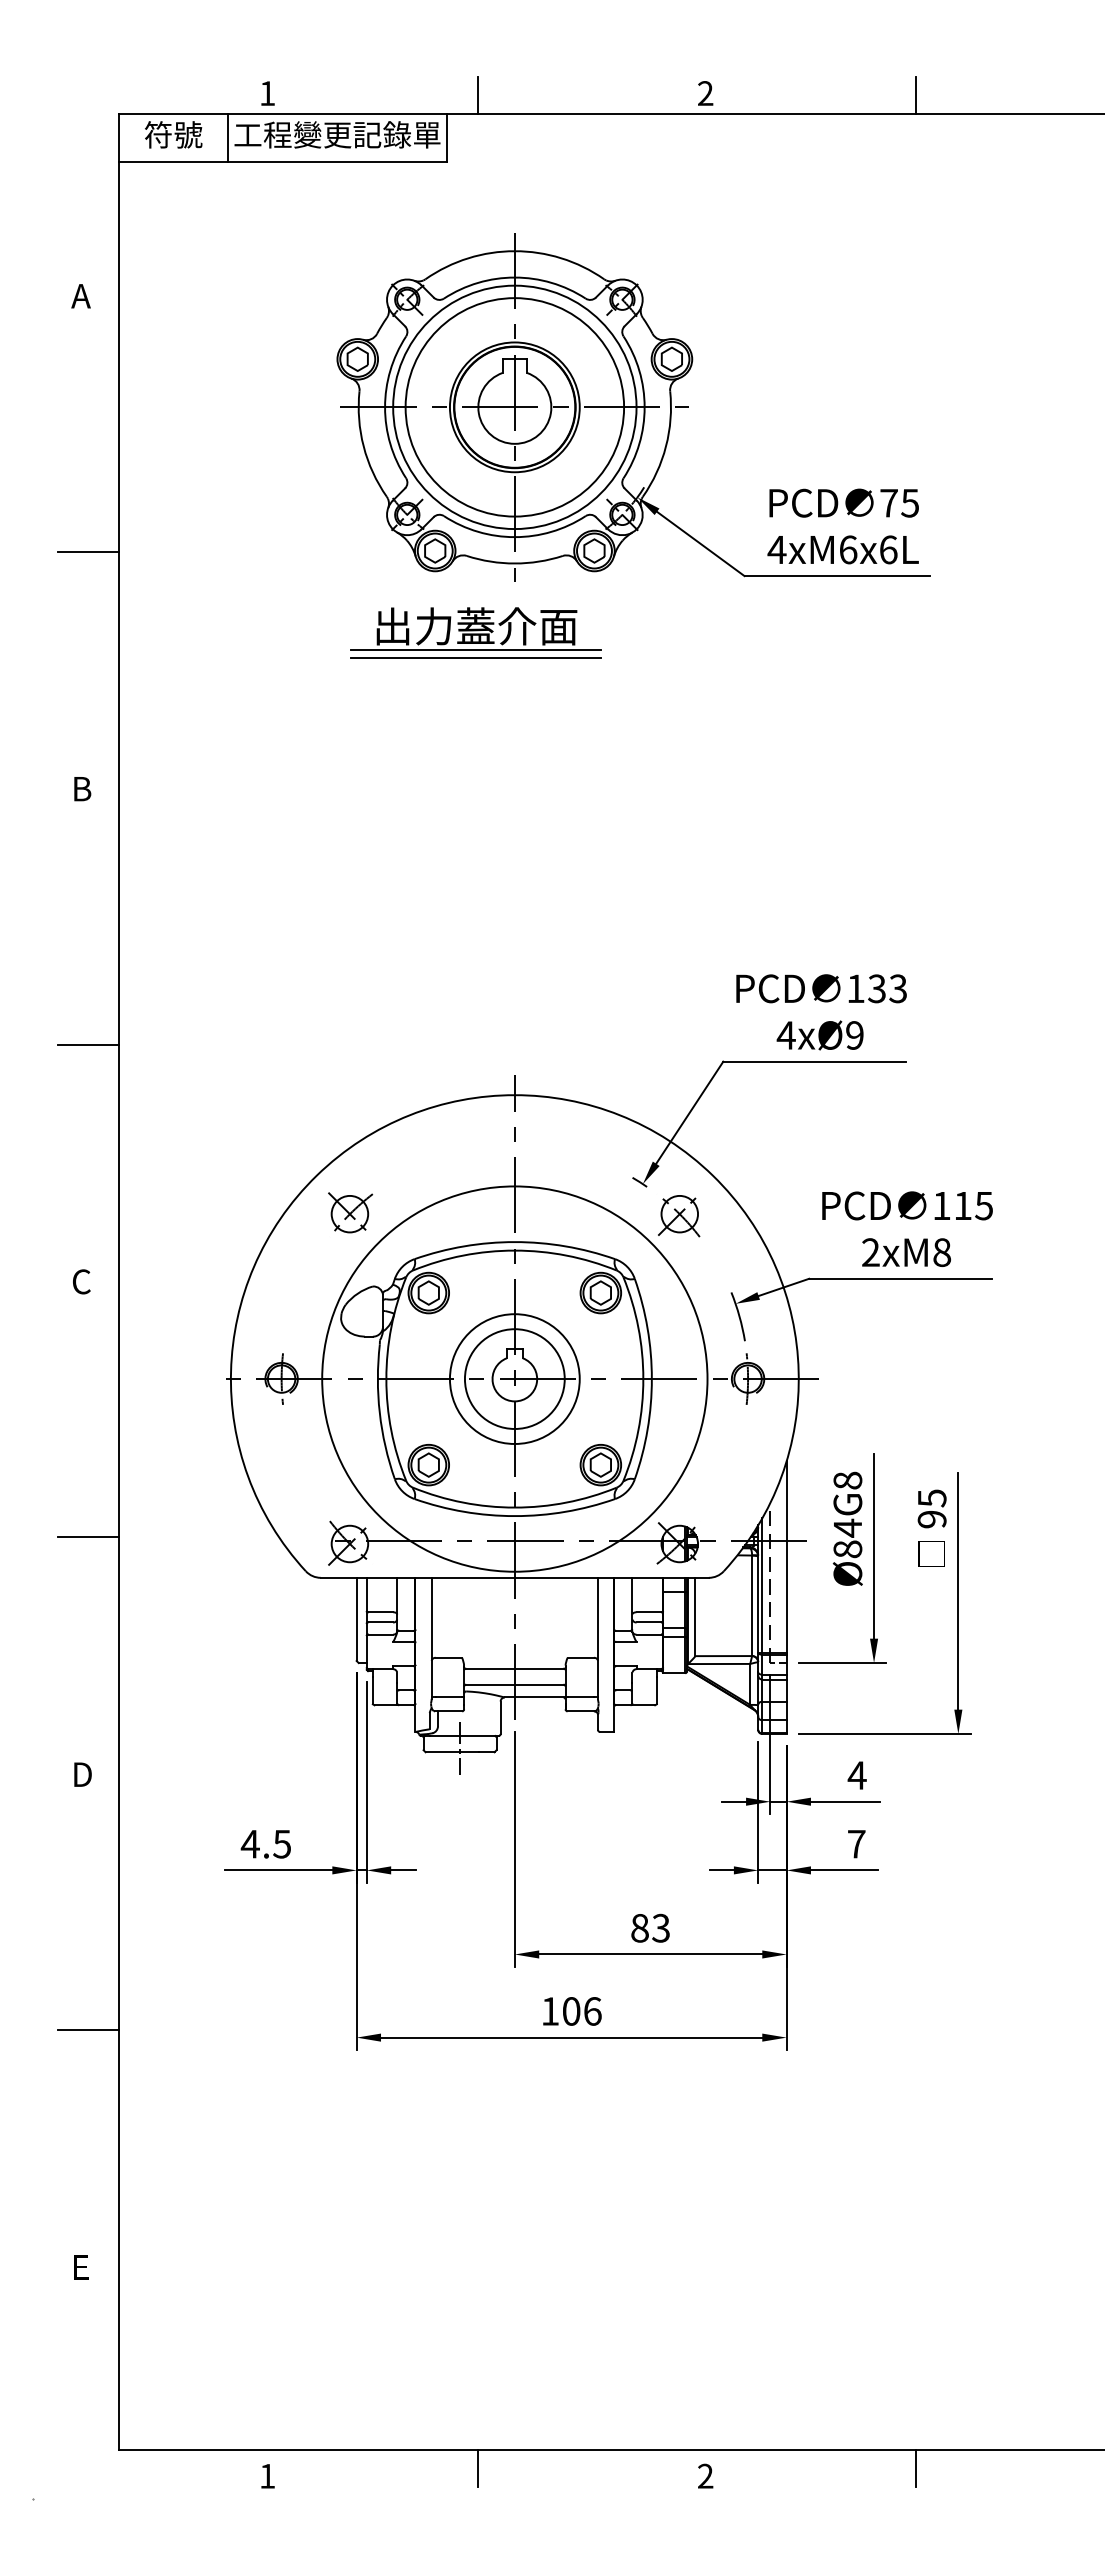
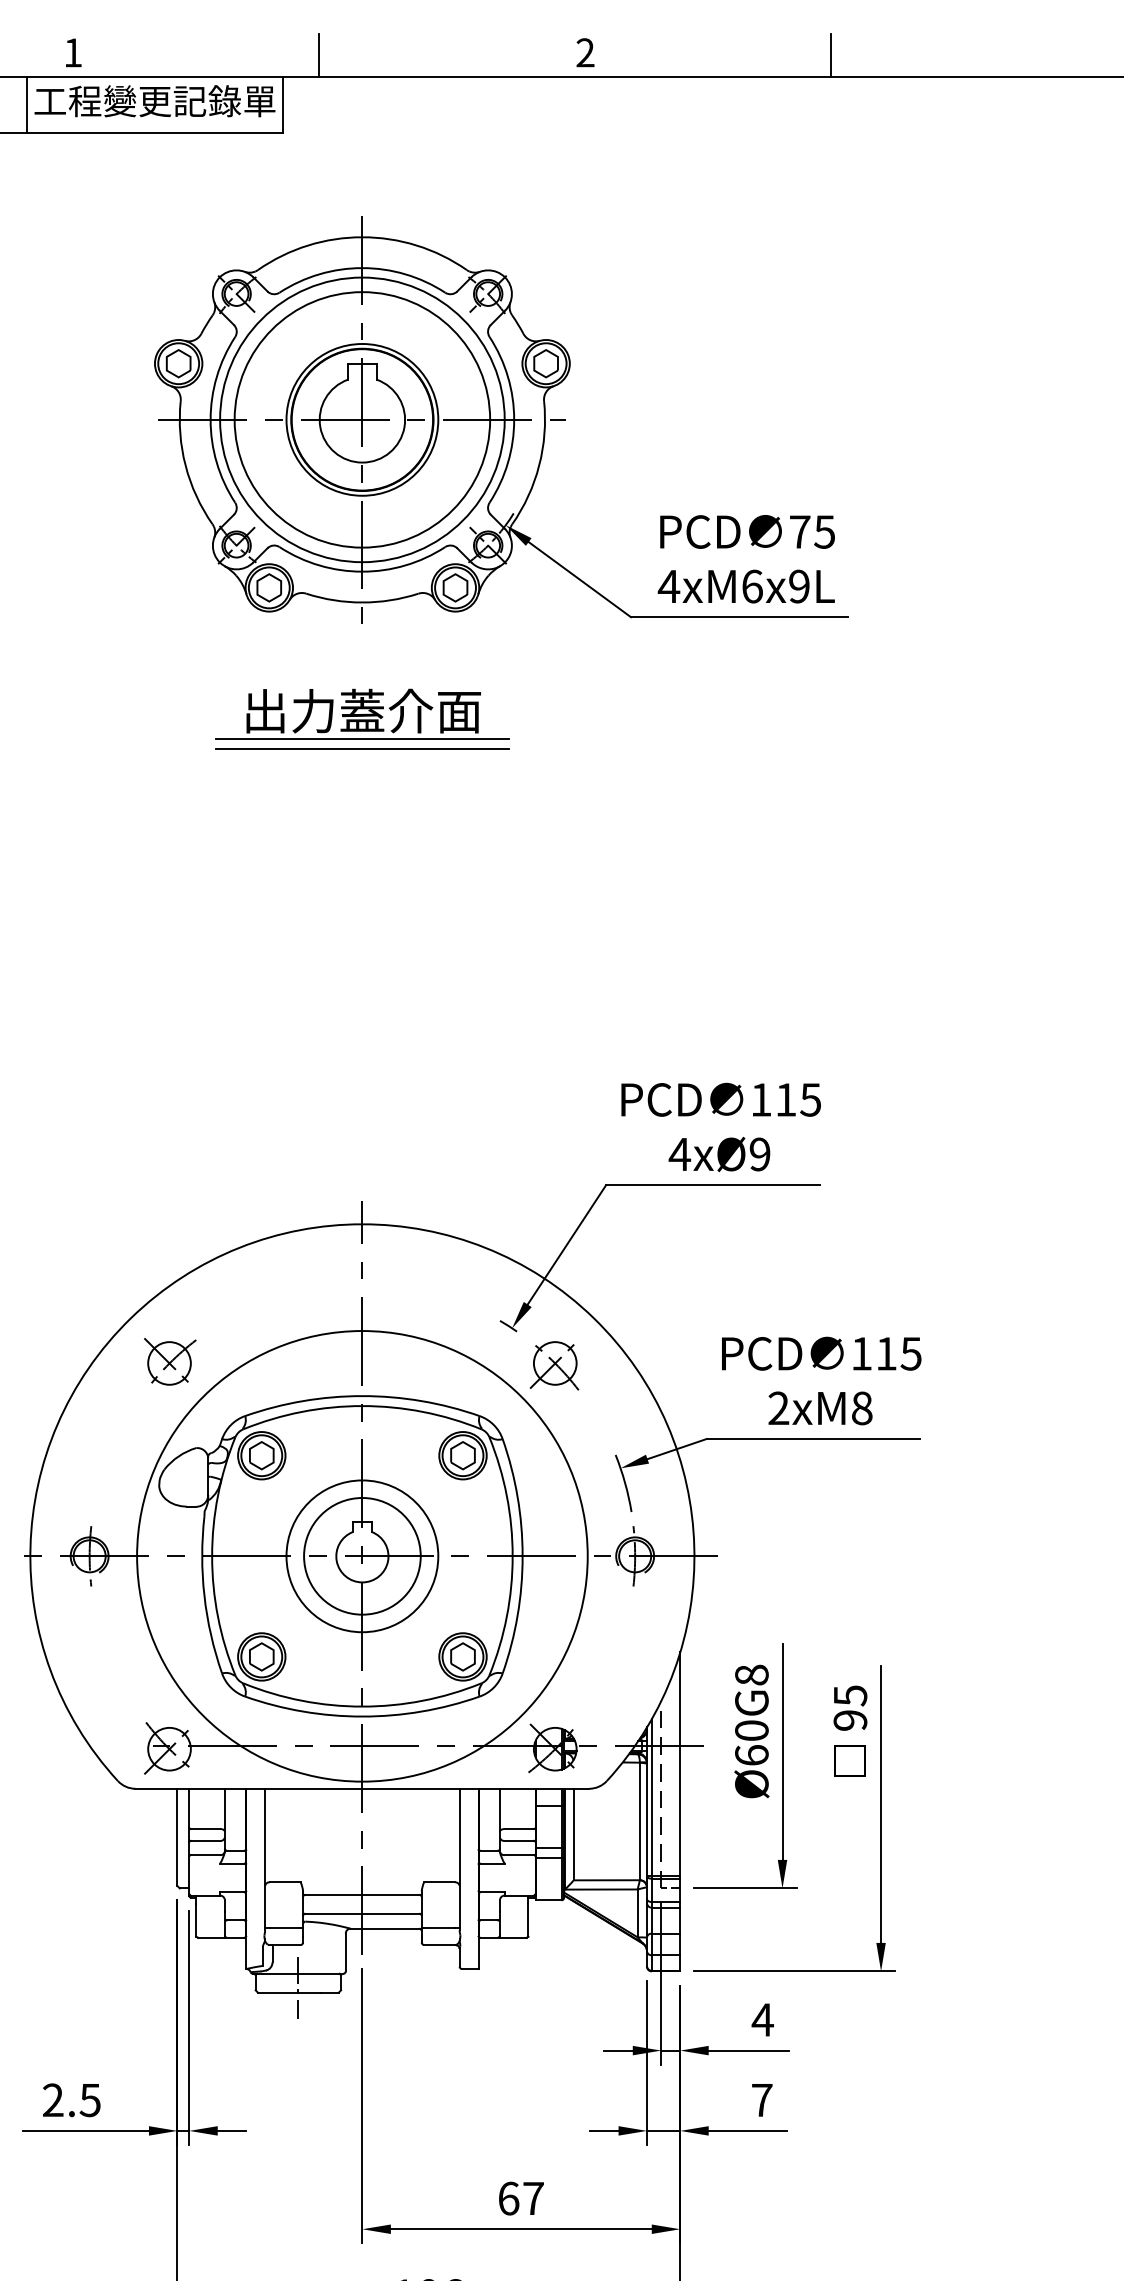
text: (888, 549) -> (799, 586), 4xM6x6L -> 4xM6x9L
part: (475, 632) -> (361, 718), moved
text: (887, 988) -> (798, 1099), 133 -> 115
text: (847, 1538) -> (751, 1742), Ø84G8 -> Ø60G8
text: (249, 1843) -> (52, 2099), 4.5 -> 2.5
text: (650, 1927) -> (521, 2197), 83 -> 67

